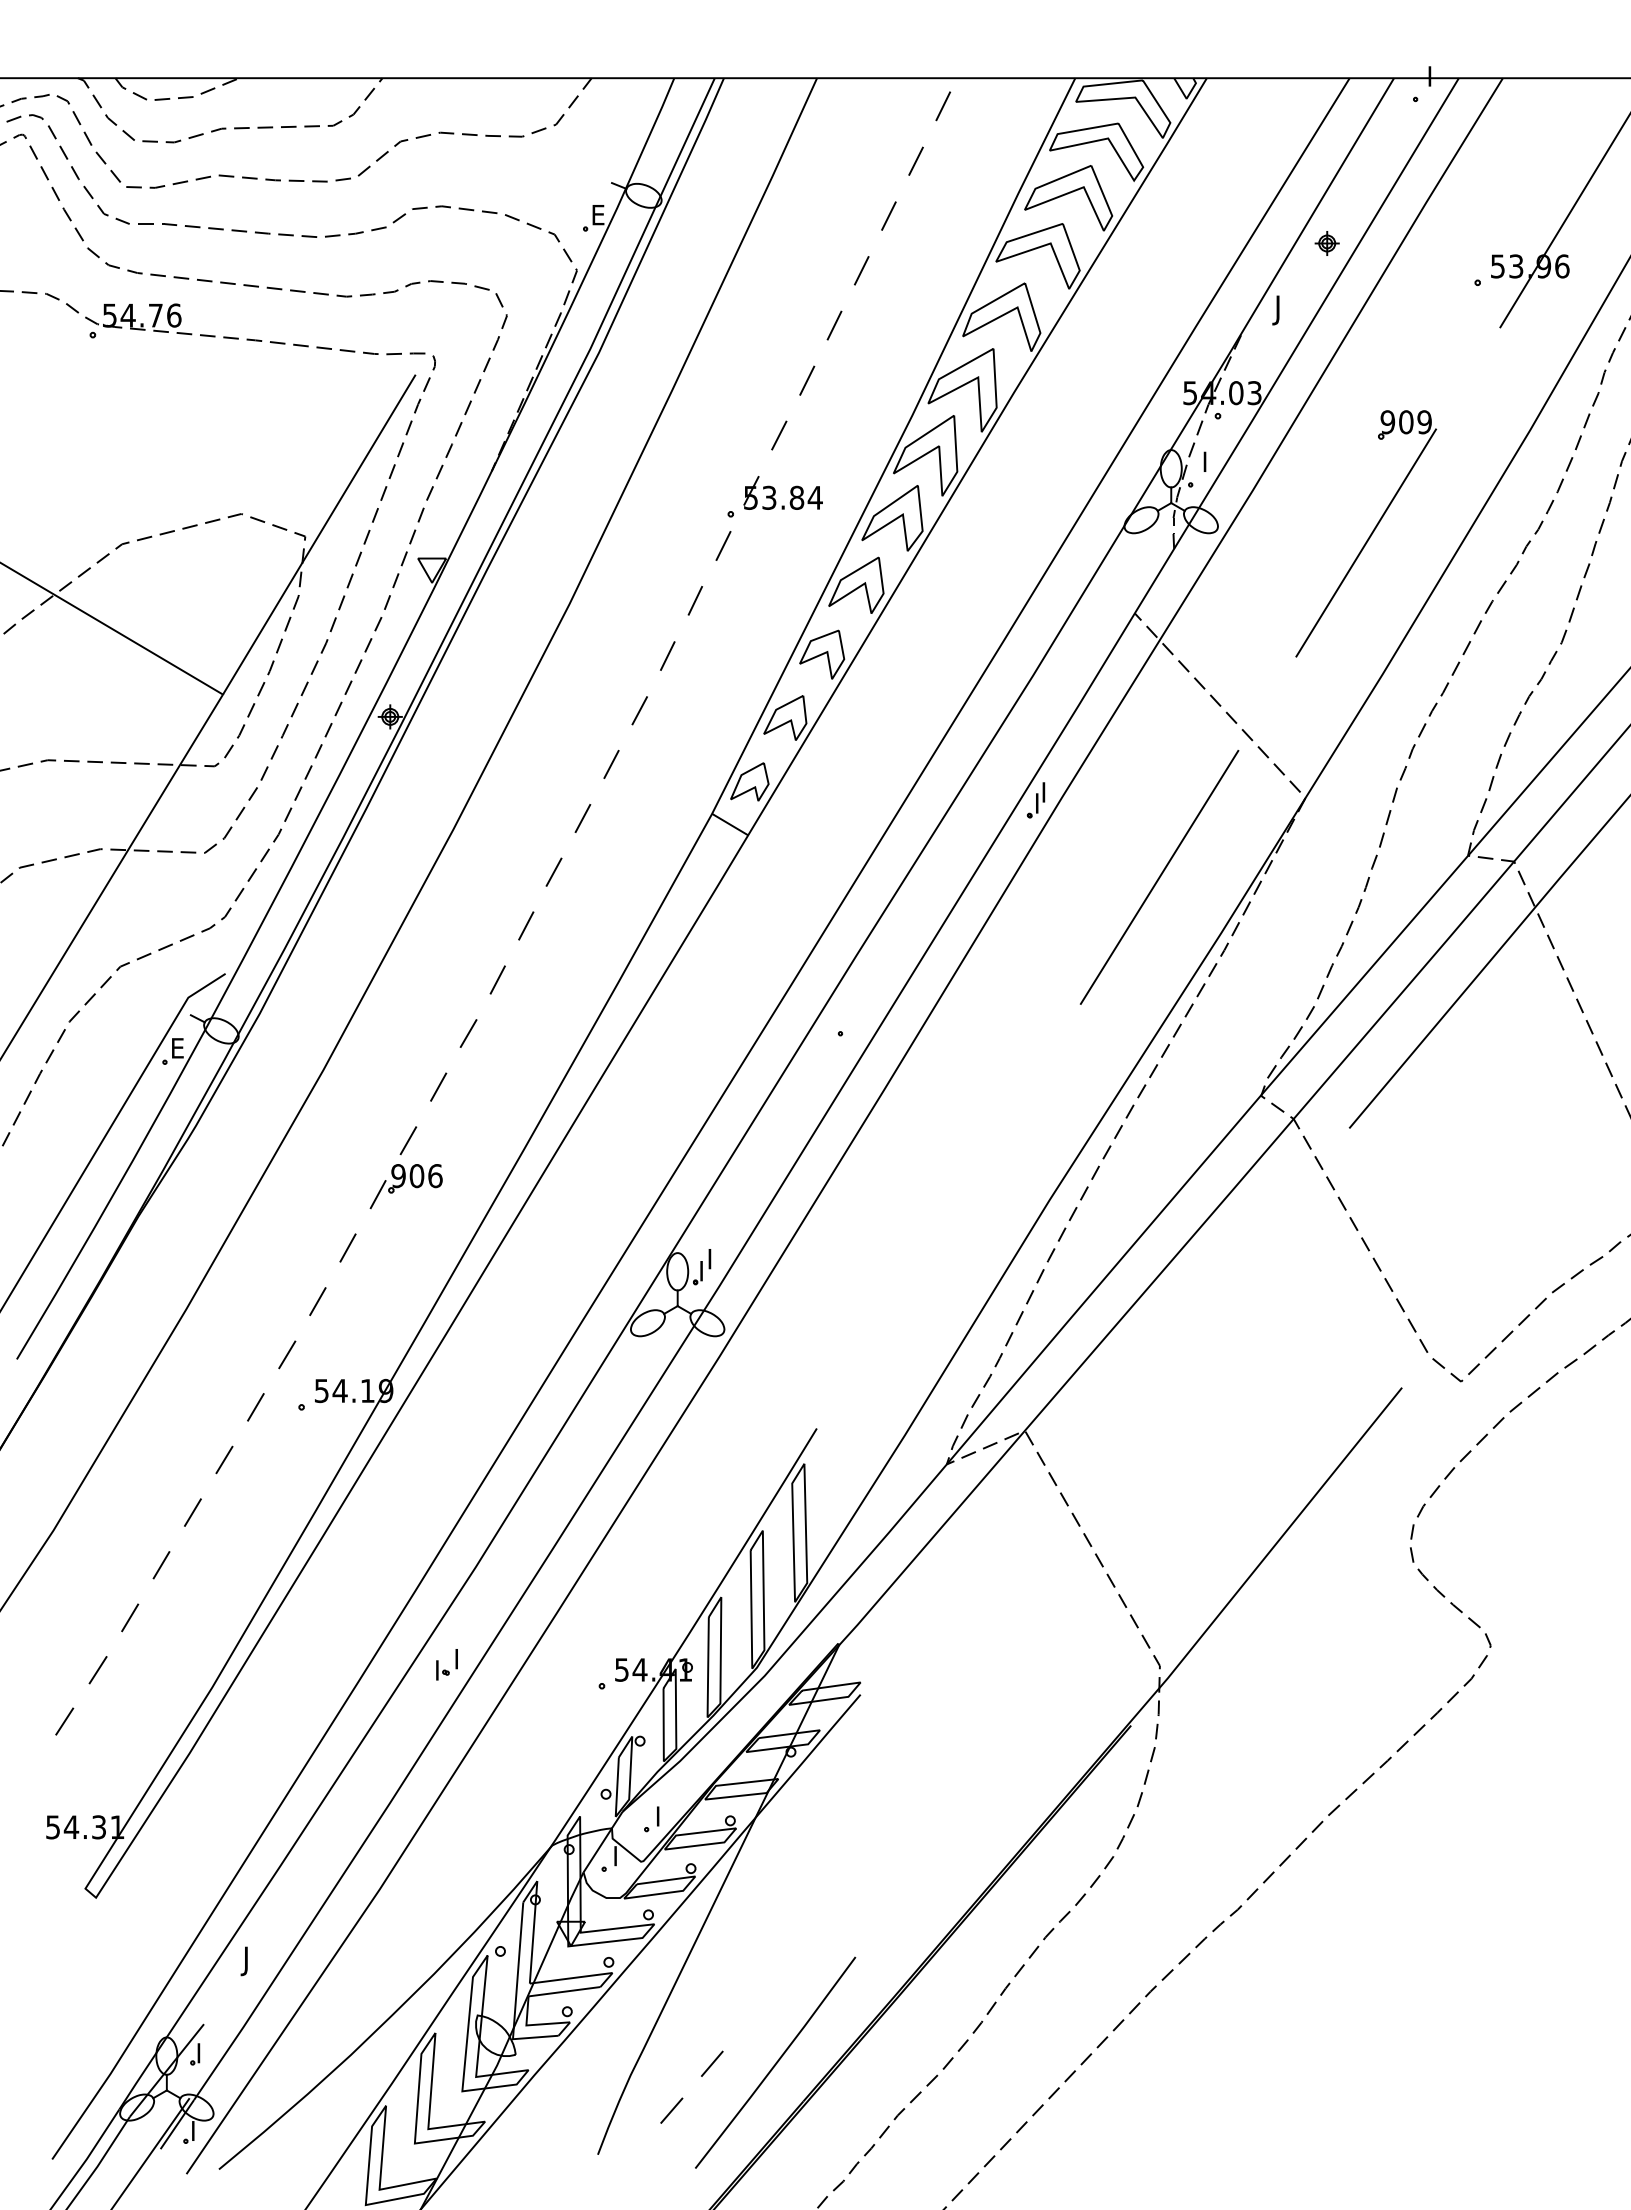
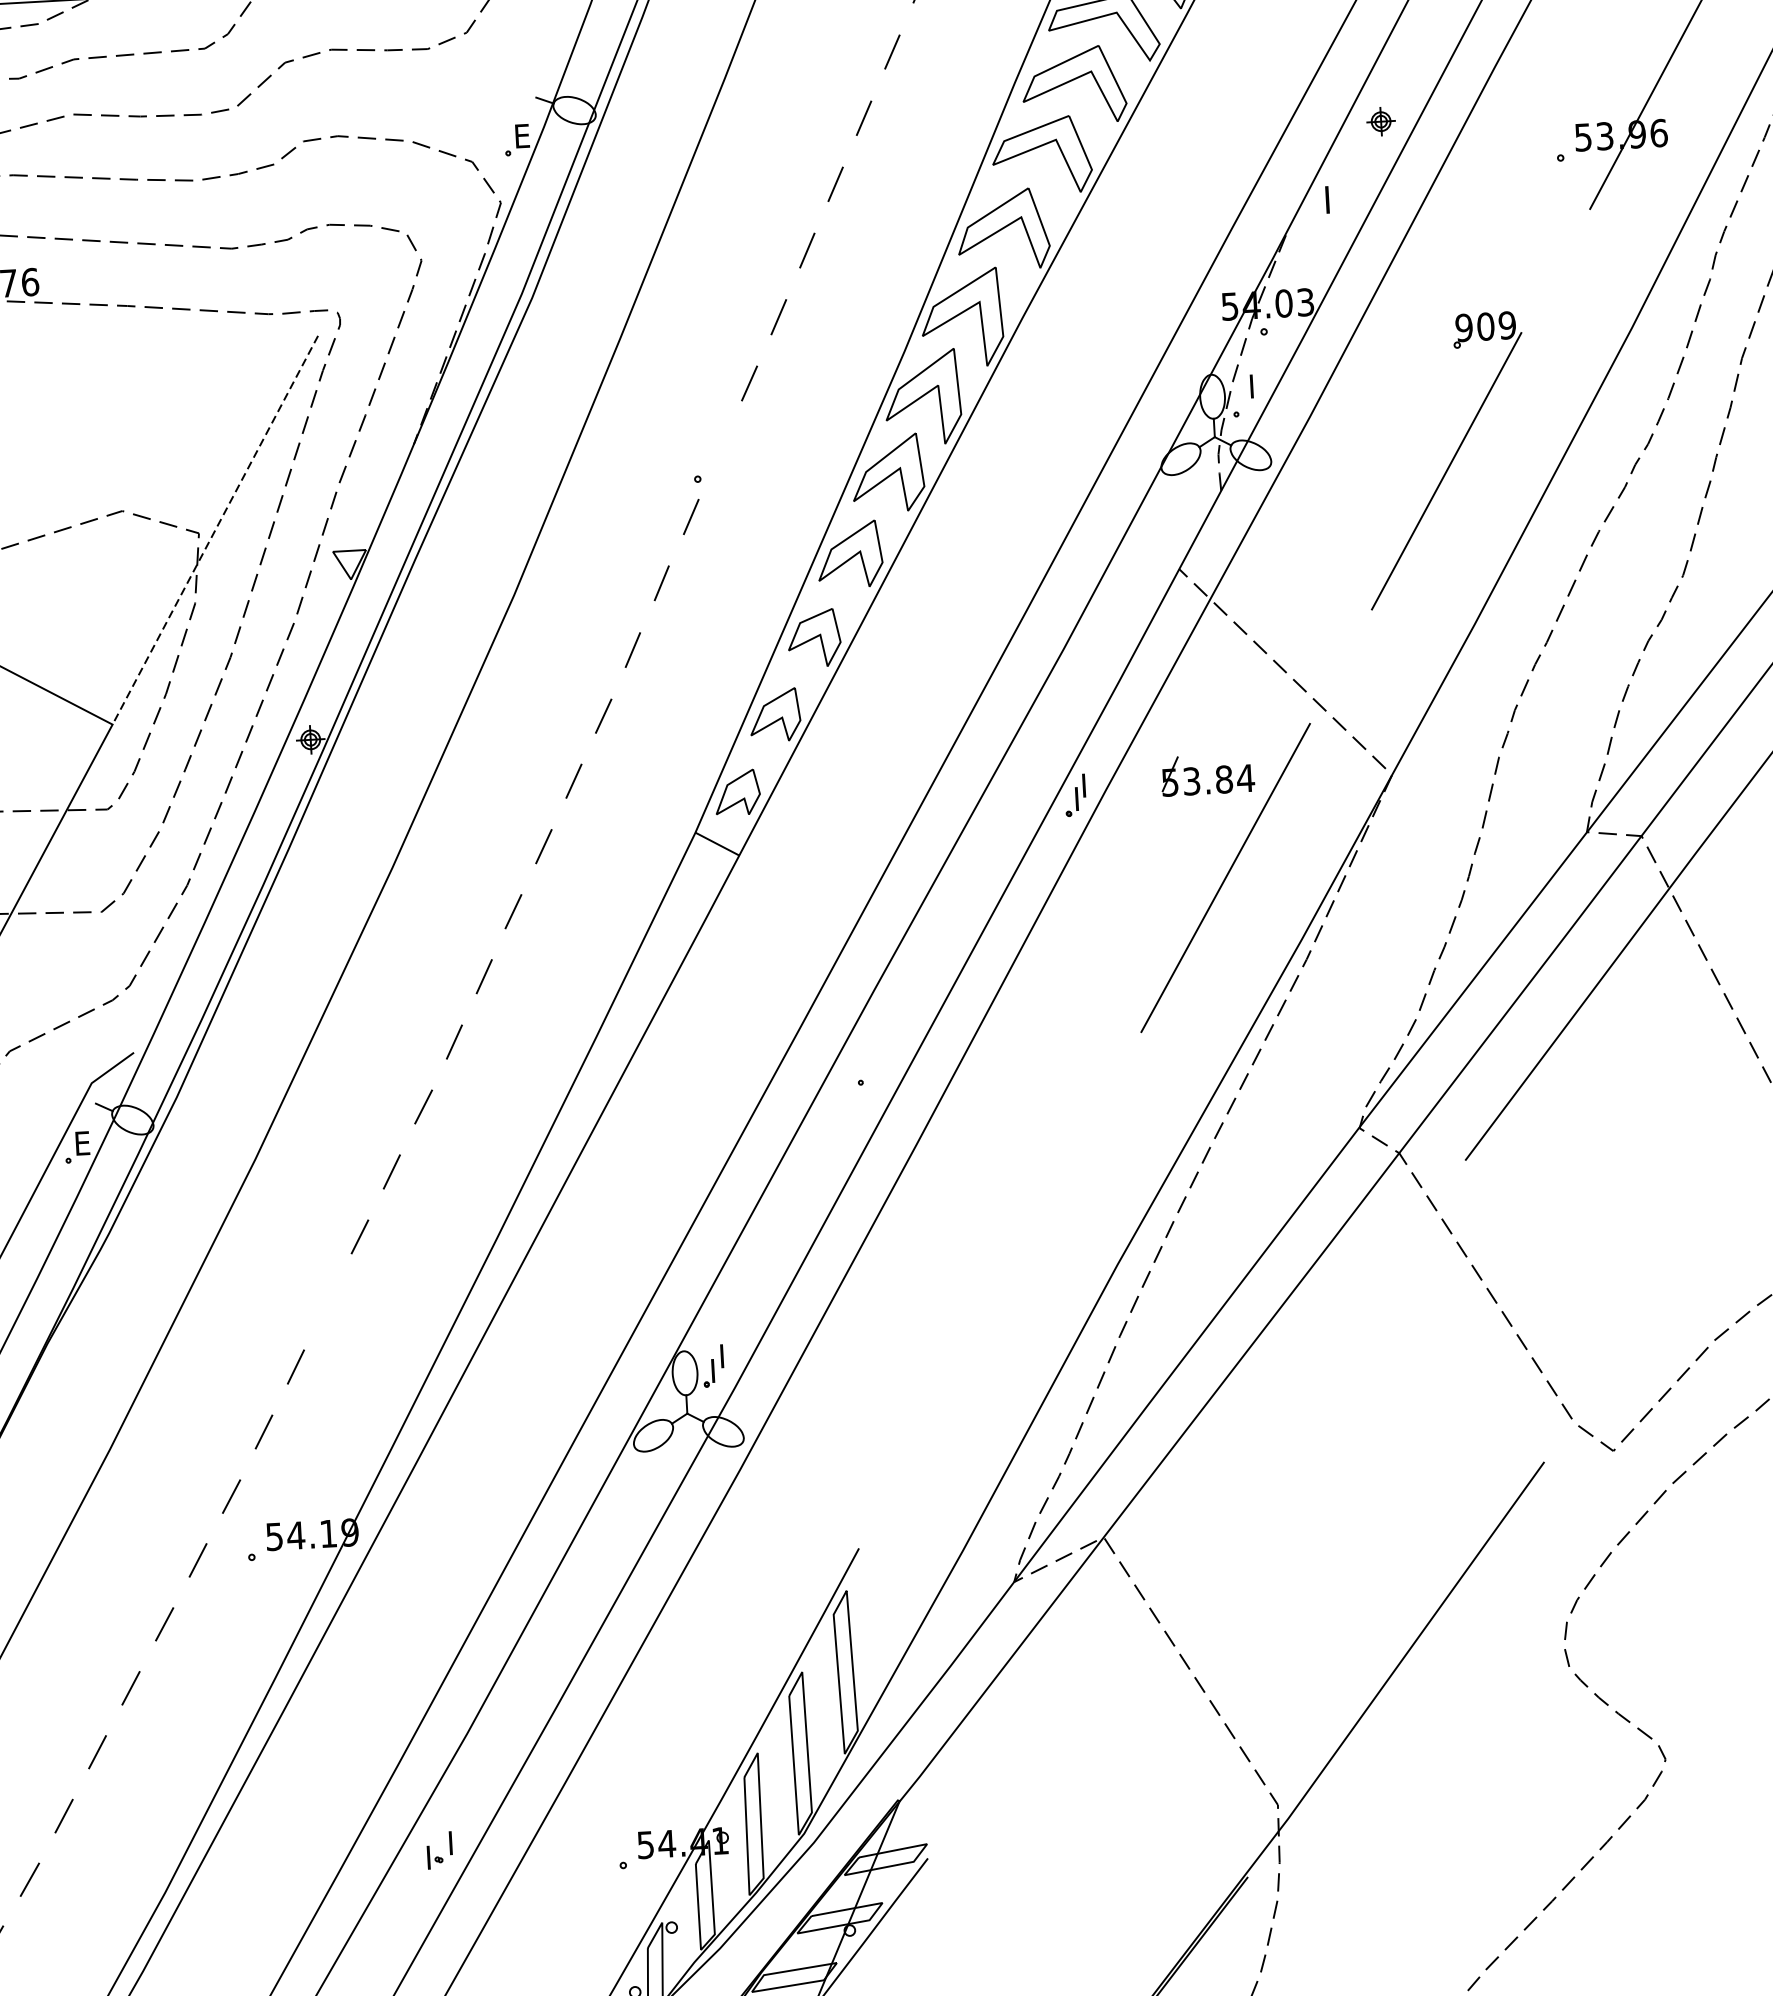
text: (1275, 322) -> (1325, 217), J -> I
part: (775, 492) -> (1198, 774), moved
line: (319, 534) -> (215, 530), solid -> dashed
part: (405, 1186) -> (359, 1290), removed

